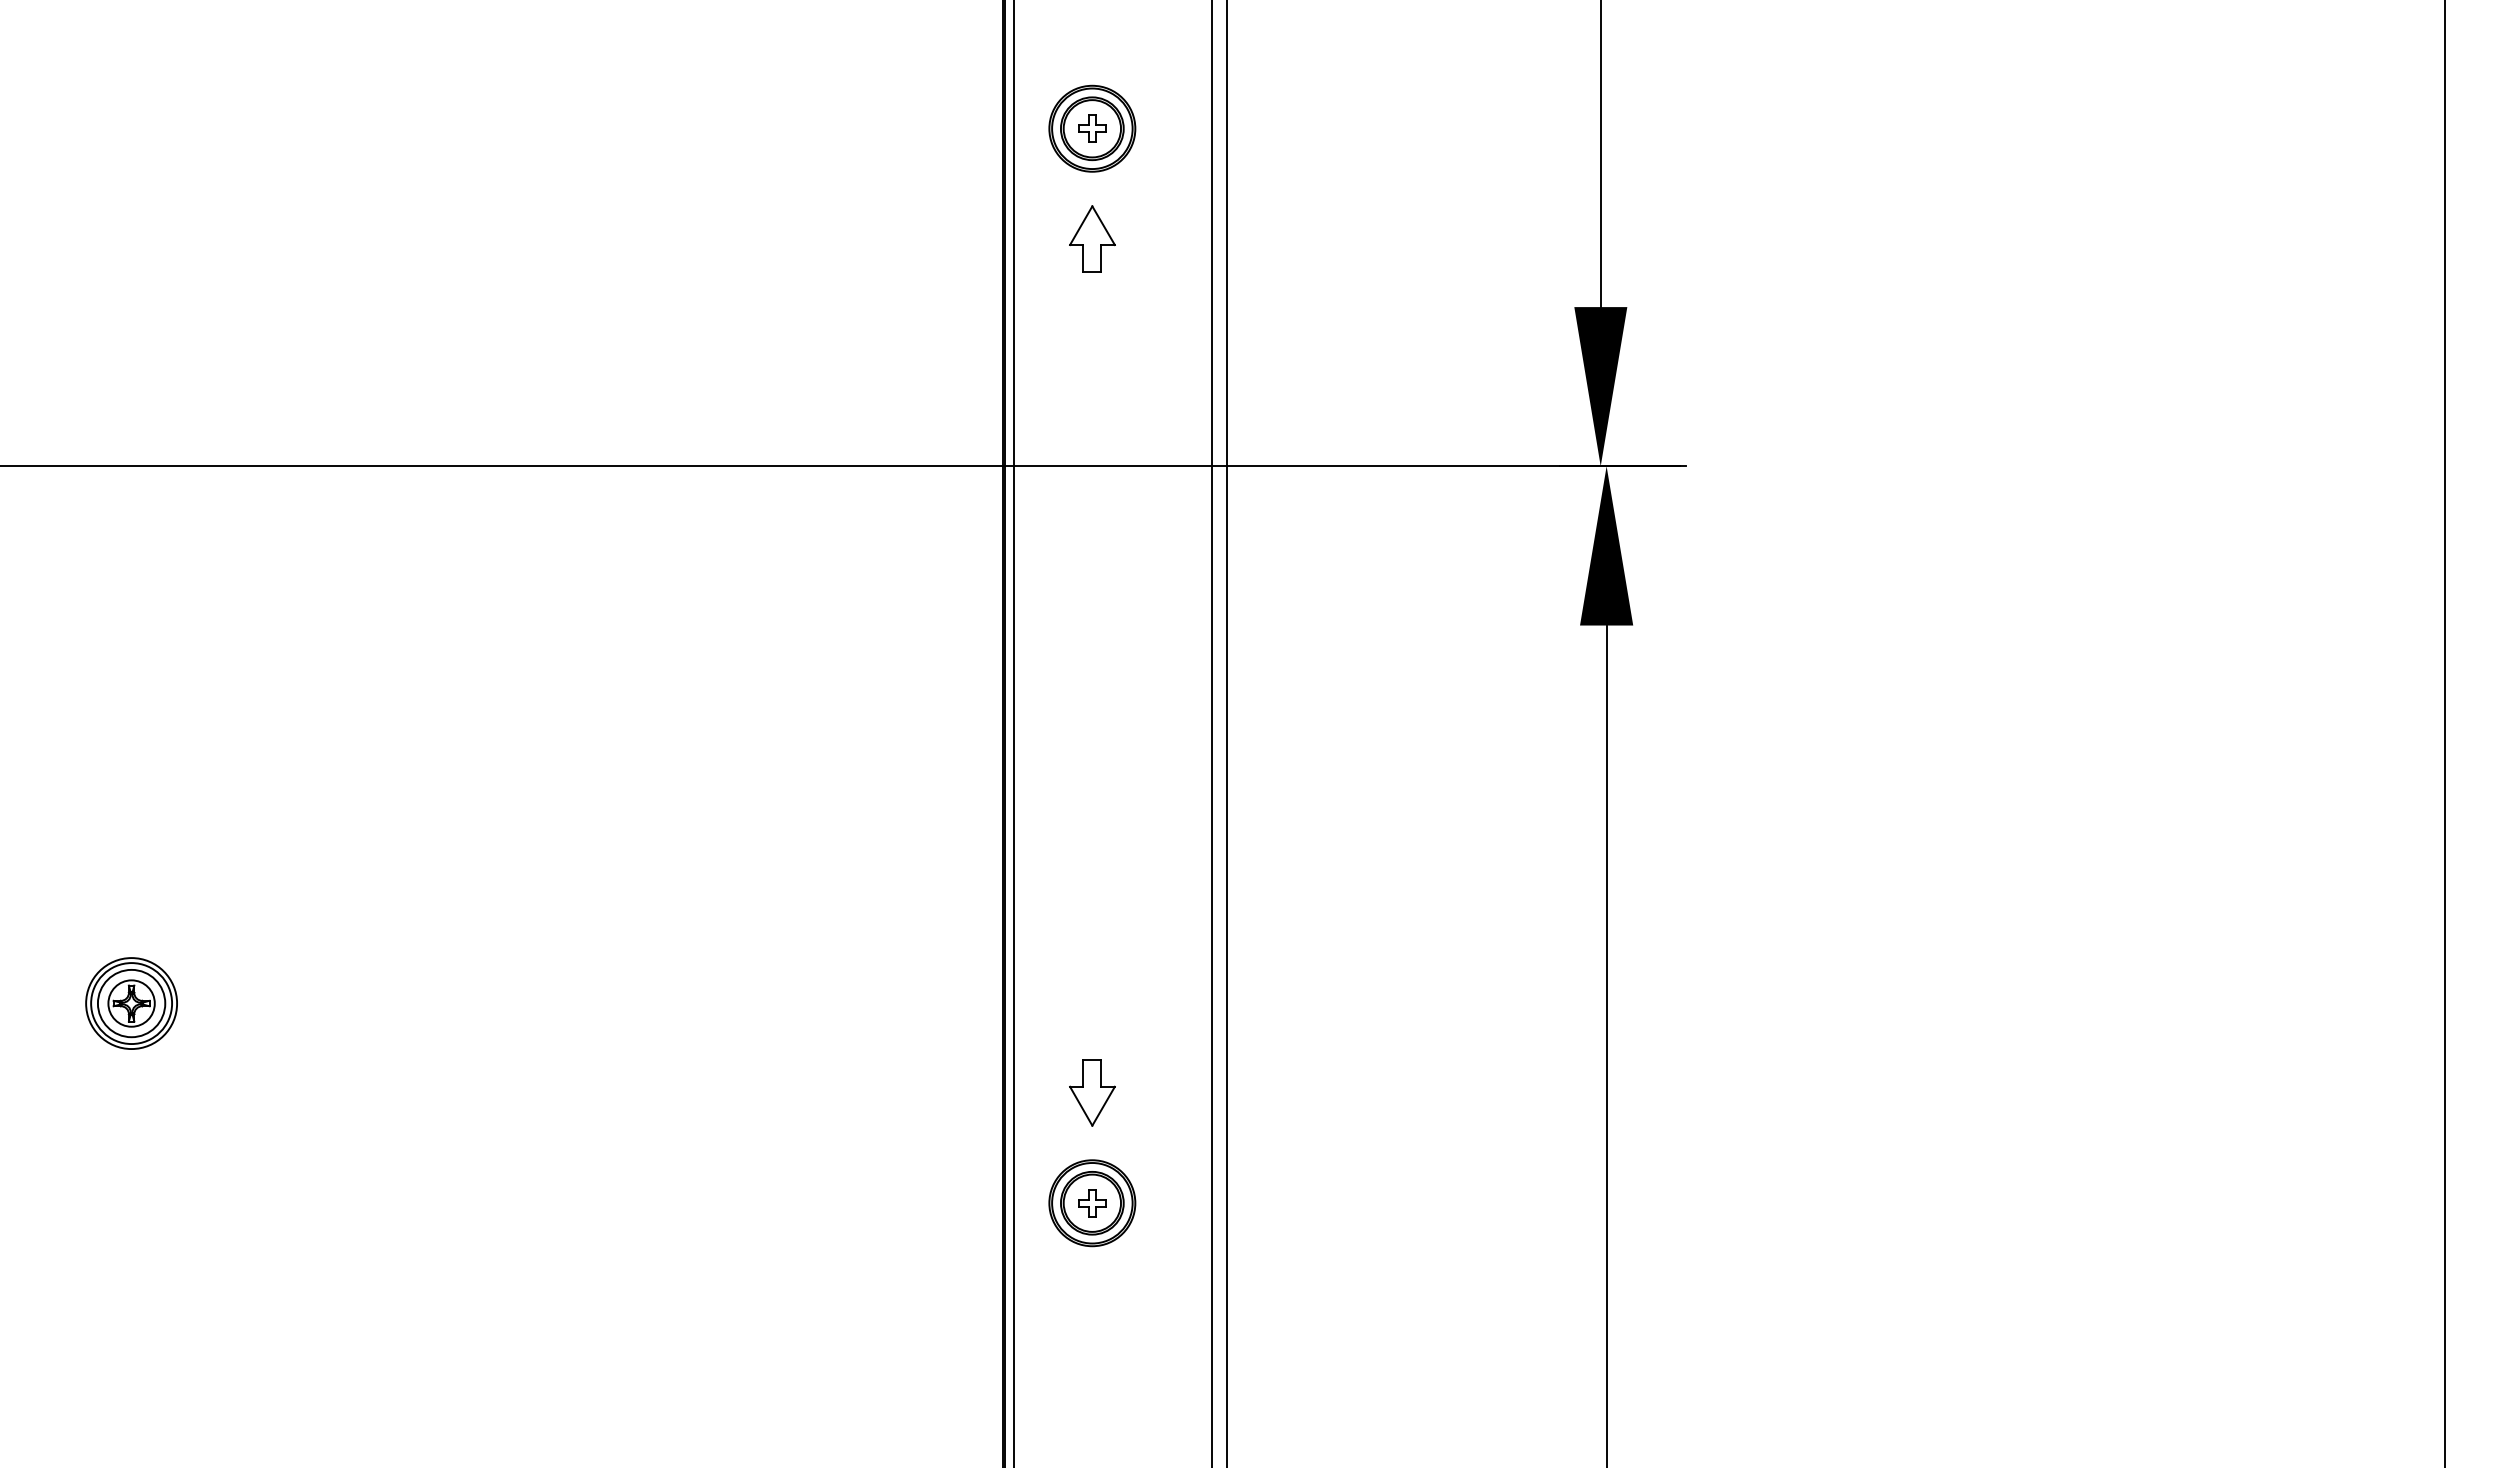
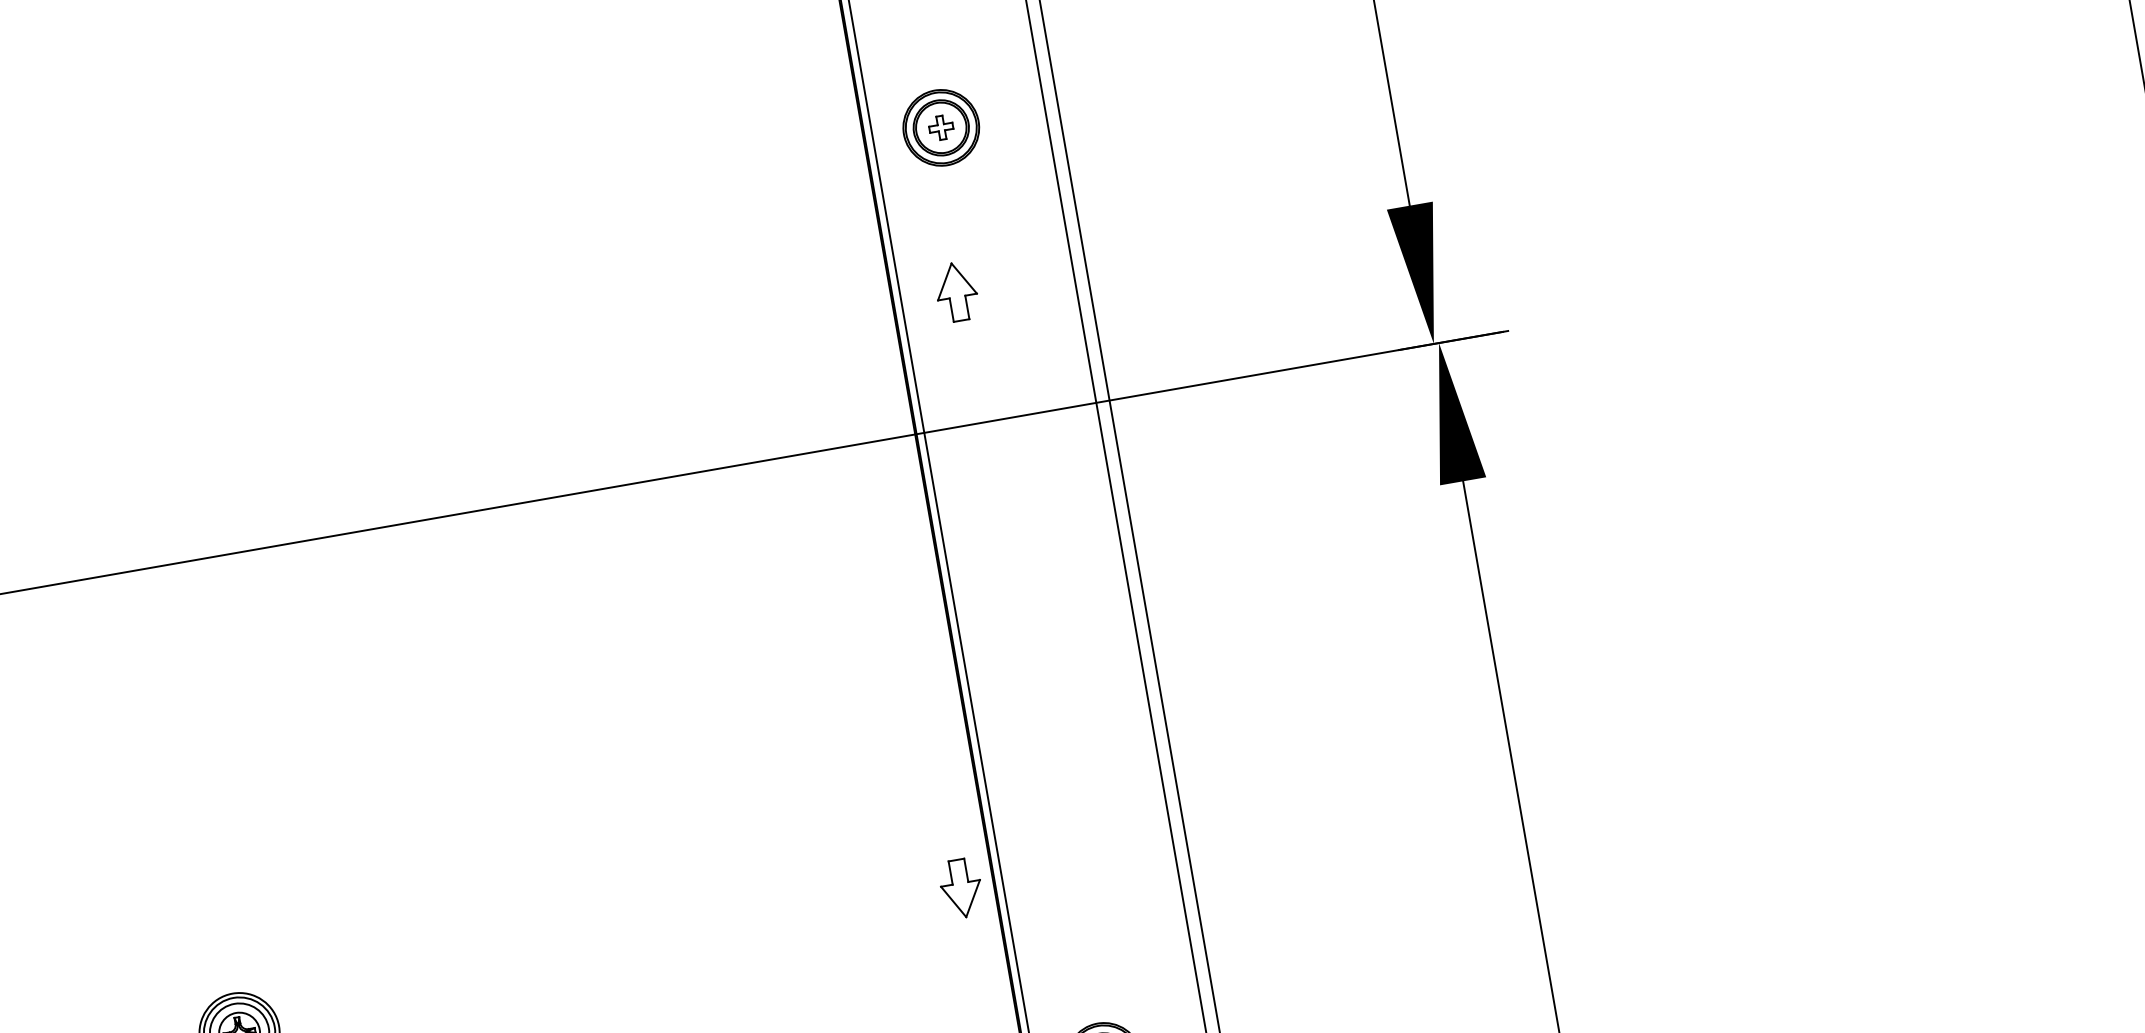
part: (1092, 238) -> (956, 291), moved
part: (1092, 1092) -> (961, 888), moved

